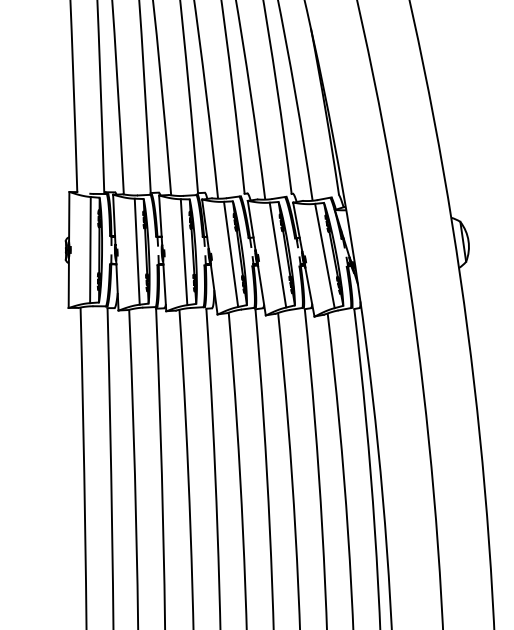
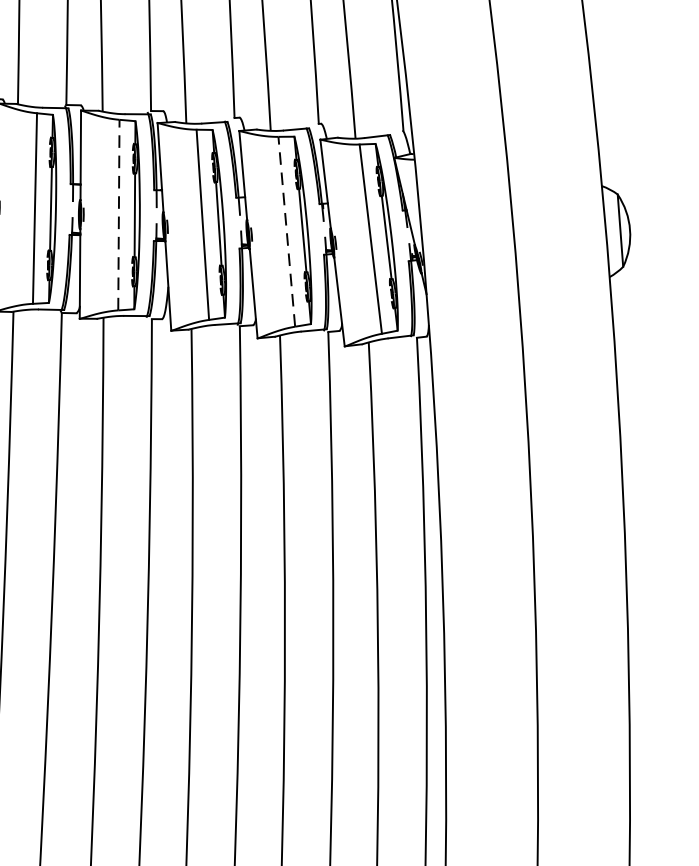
line: (184, 251) -> (119, 213), solid -> dashed
line: (277, 254) -> (286, 230), solid -> dashed

